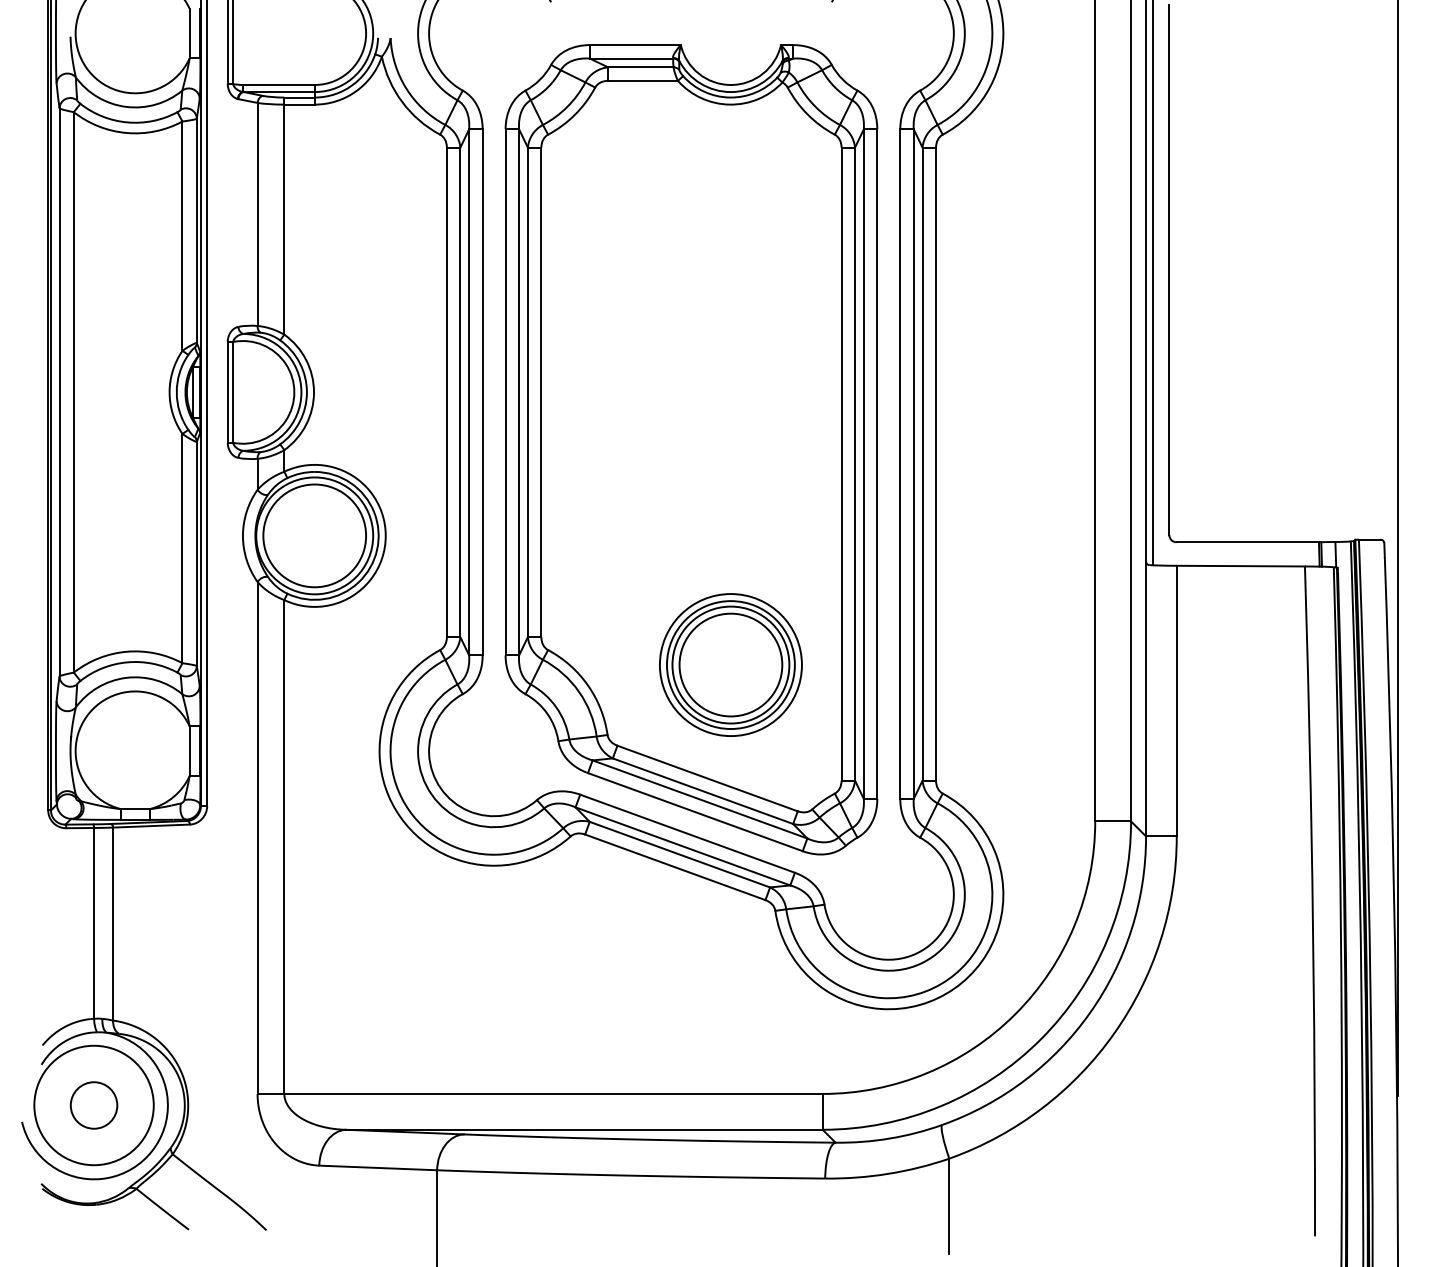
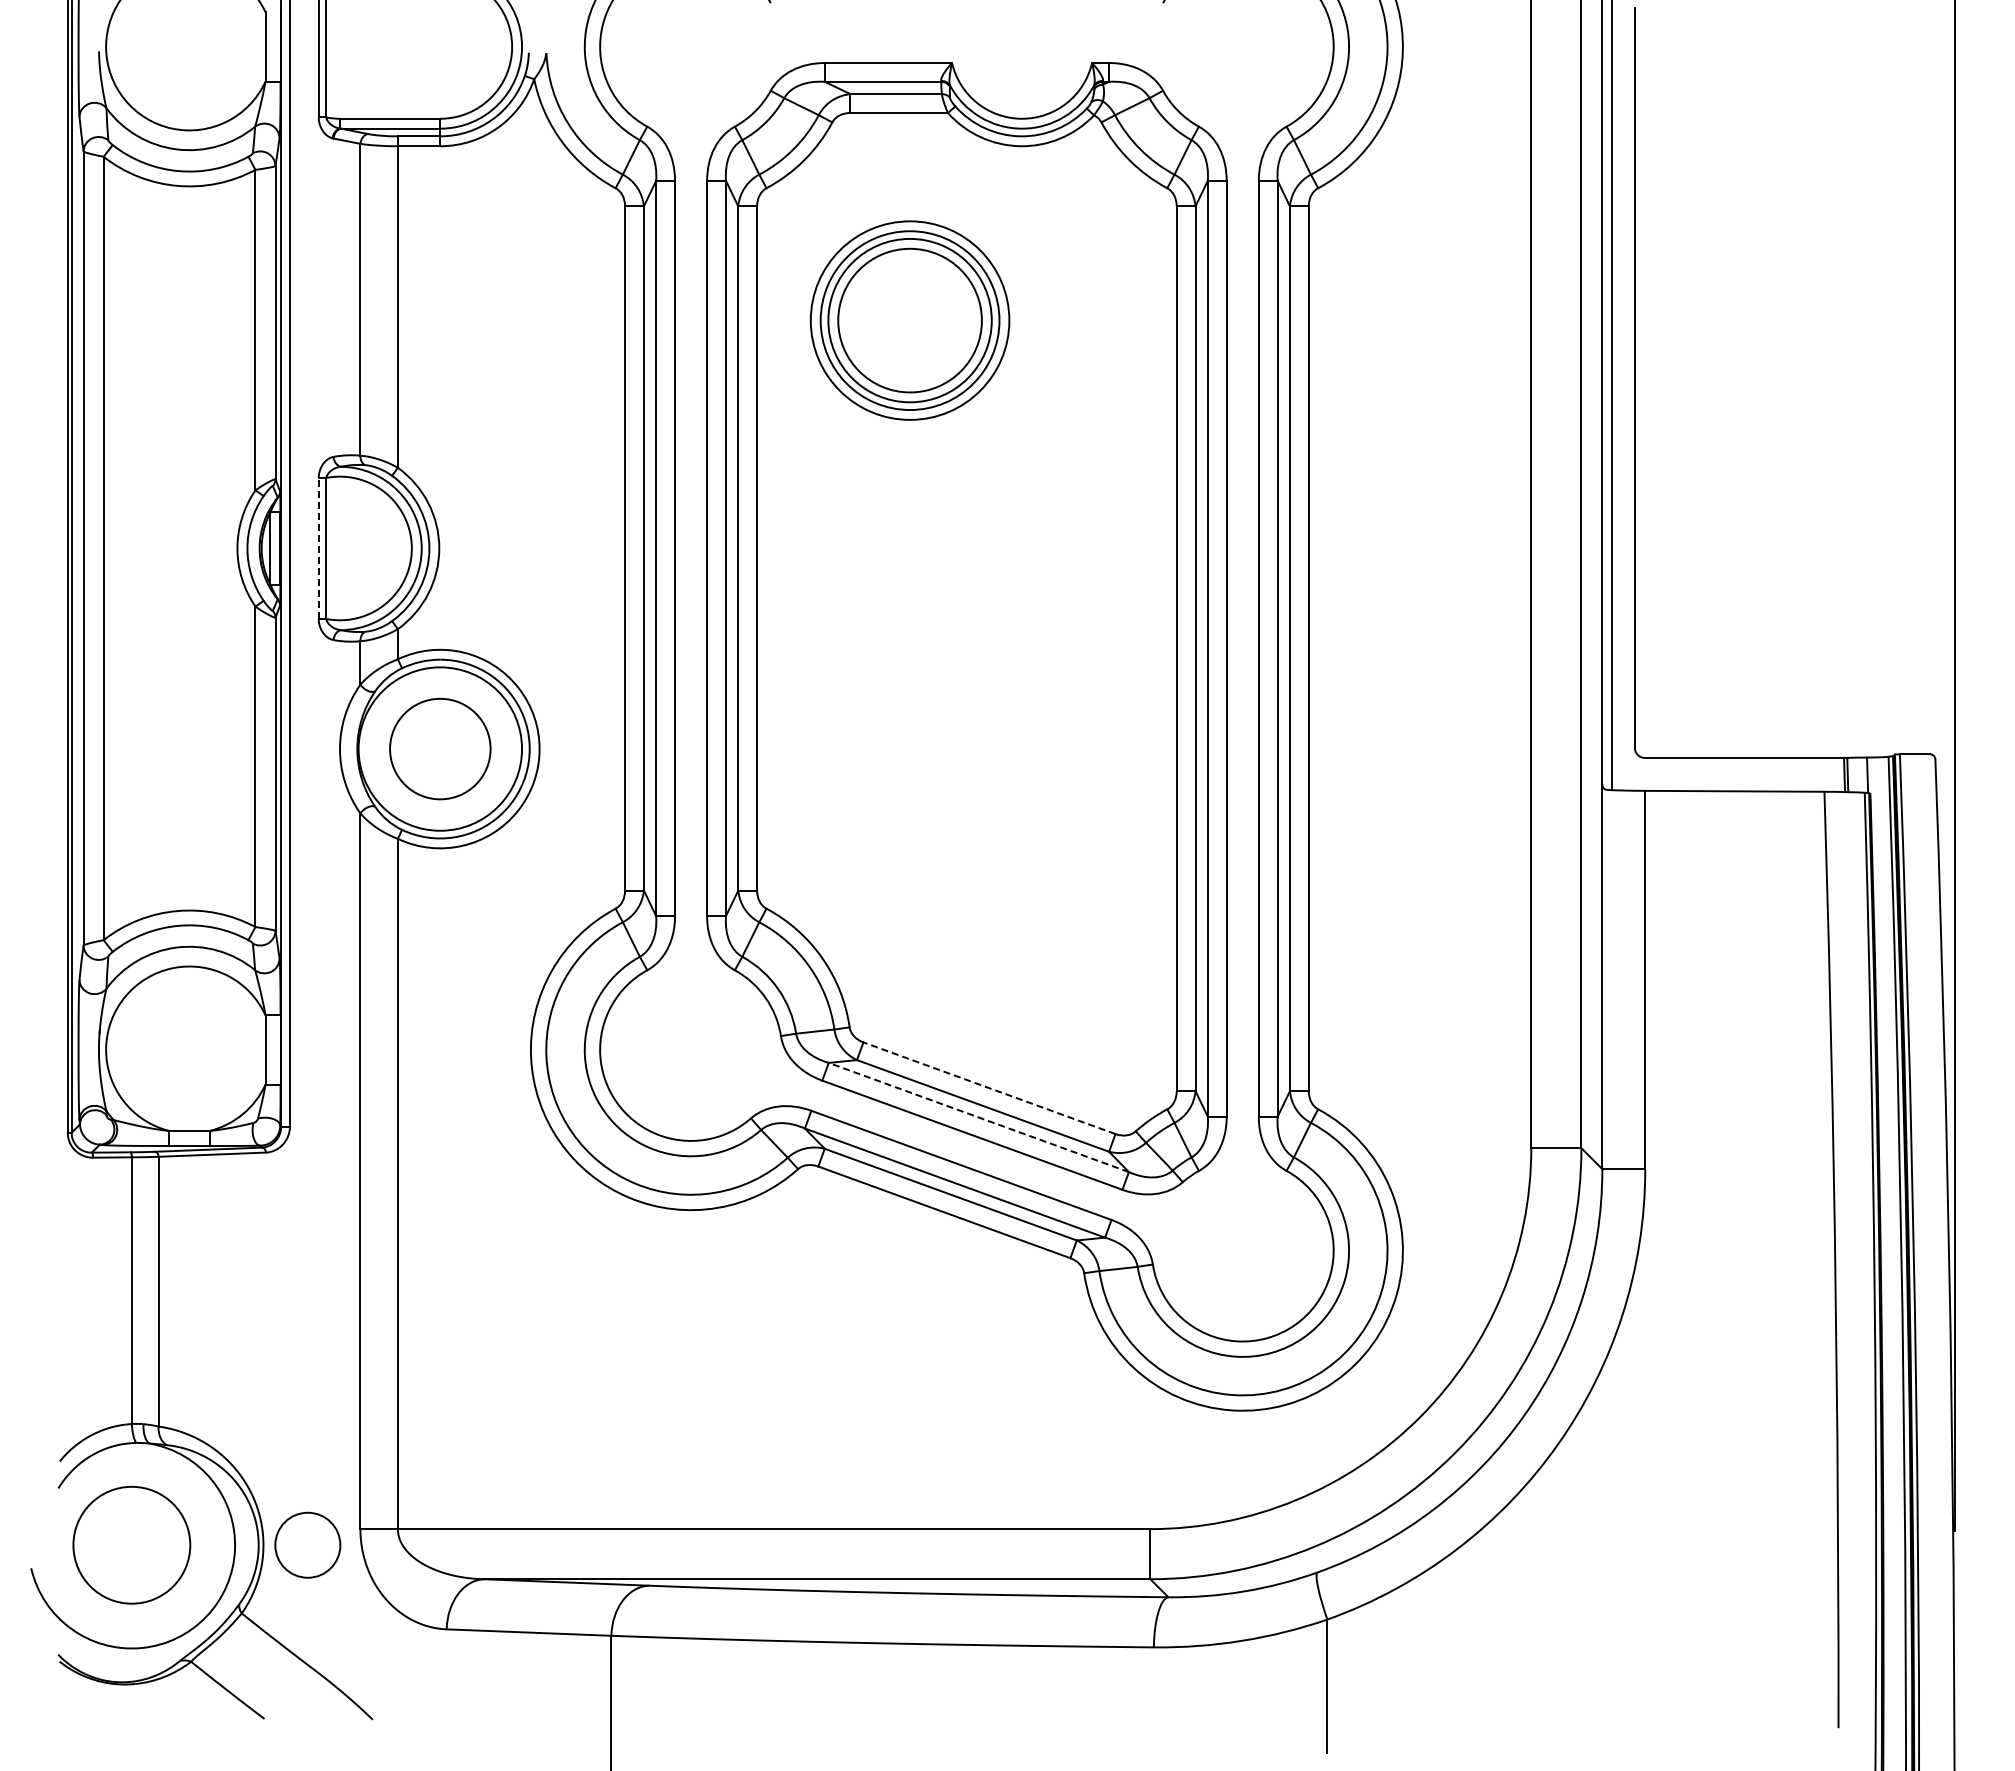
line: (227, 391) -> (318, 547), solid -> dashed
circle: (314, 535) -> (440, 748), size x0.7
part: (730, 664) -> (909, 320), moved
line: (707, 778) -> (989, 1088), solid -> dashed
line: (699, 799) -> (978, 1117), solid -> dashed
circle: (93, 1104) -> (131, 1544), size x0.7
circle: (93, 1104) -> (307, 1544), moved

